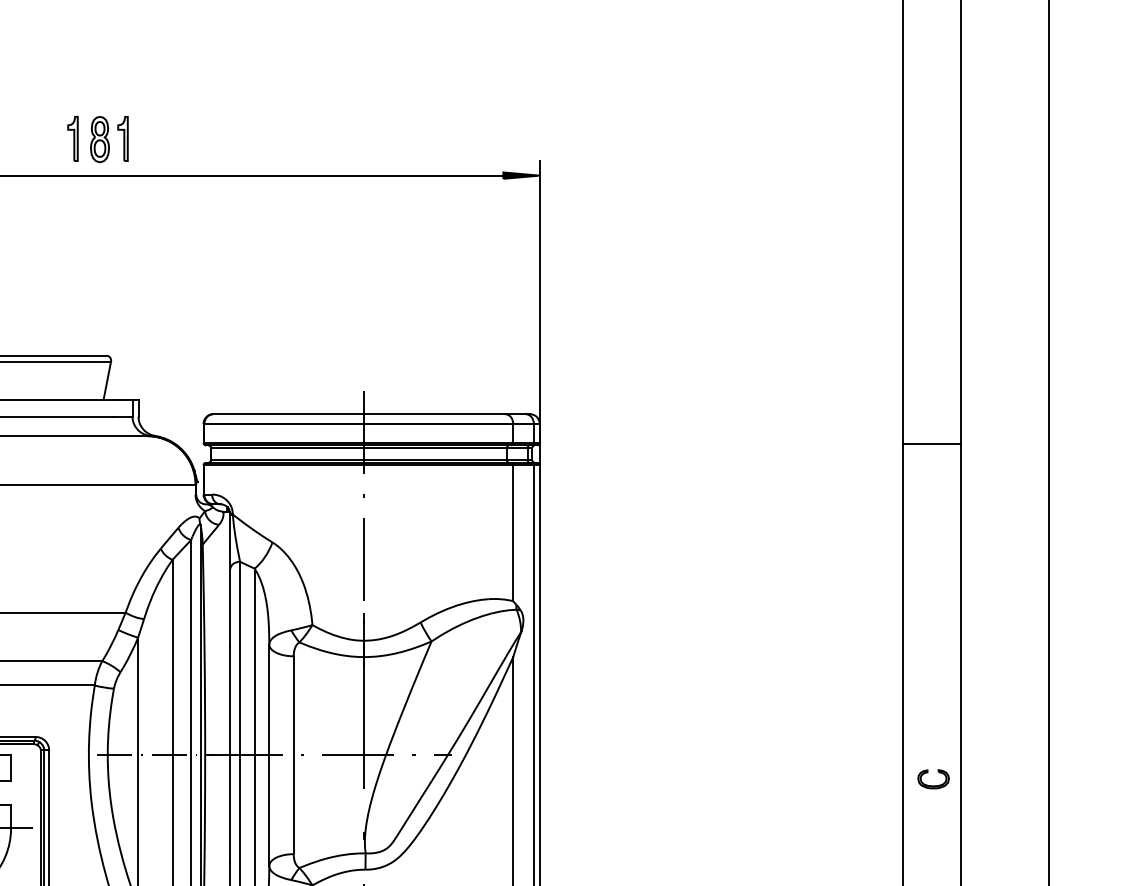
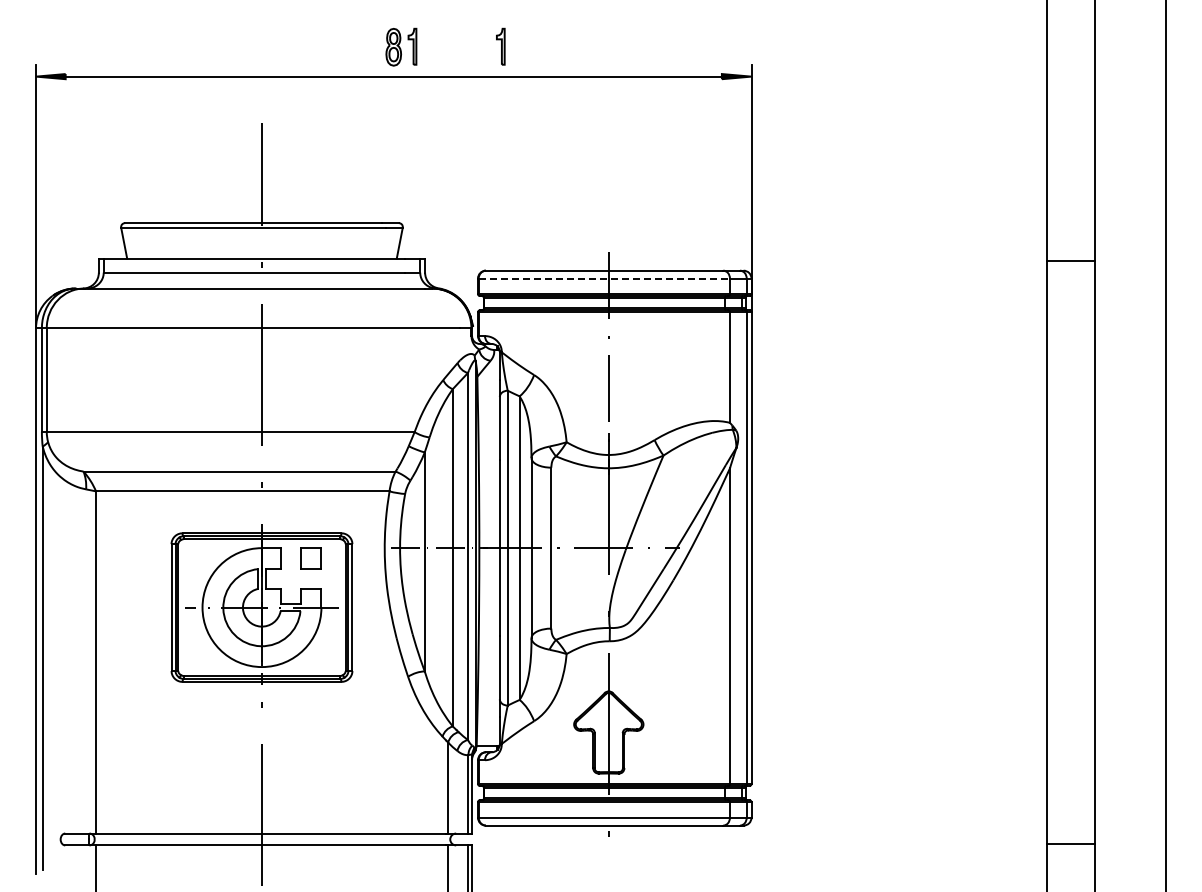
part: (72, 138) -> (500, 46), moved
line: (359, 423) -> (604, 278), solid -> dashed
line: (931, 444) -> (1070, 261), moved
part: (933, 779) -> (1071, 567), removed

